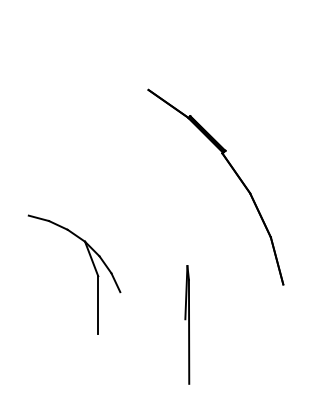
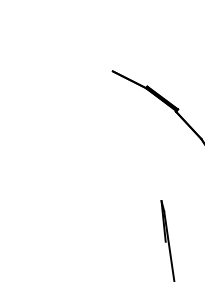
part: (93, 267) -> (90, 212), removed

